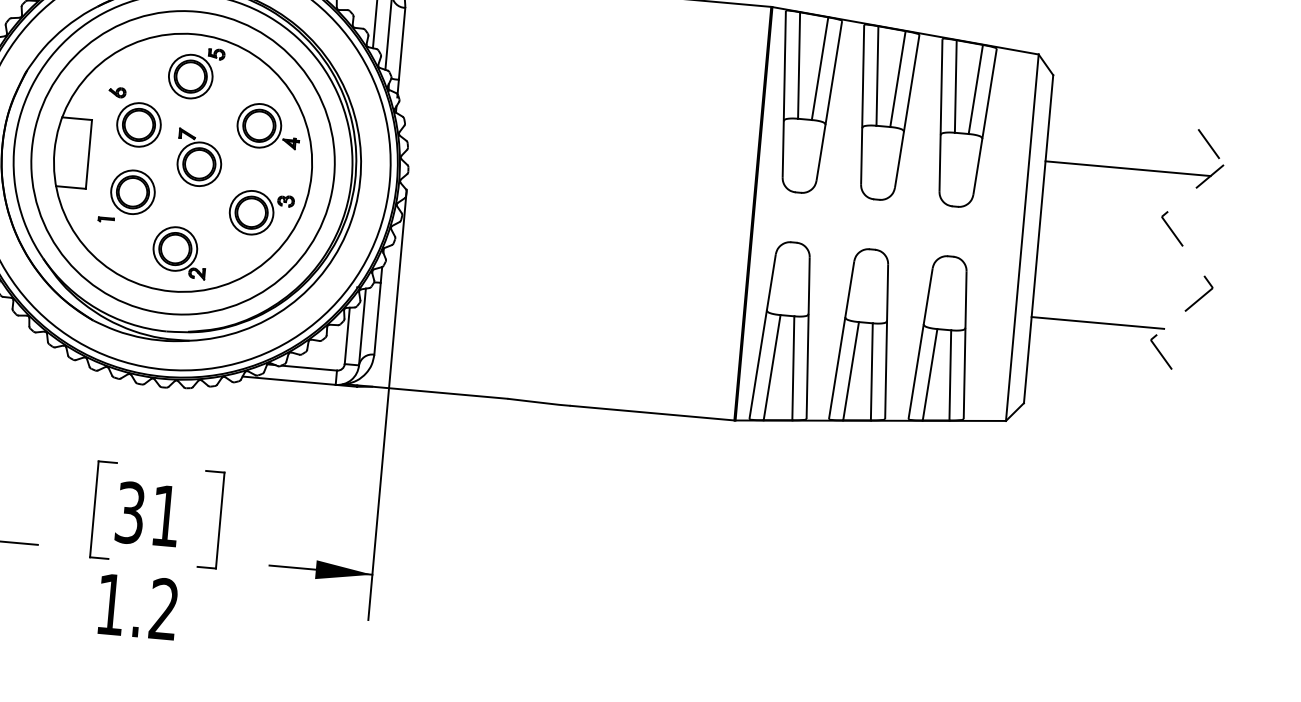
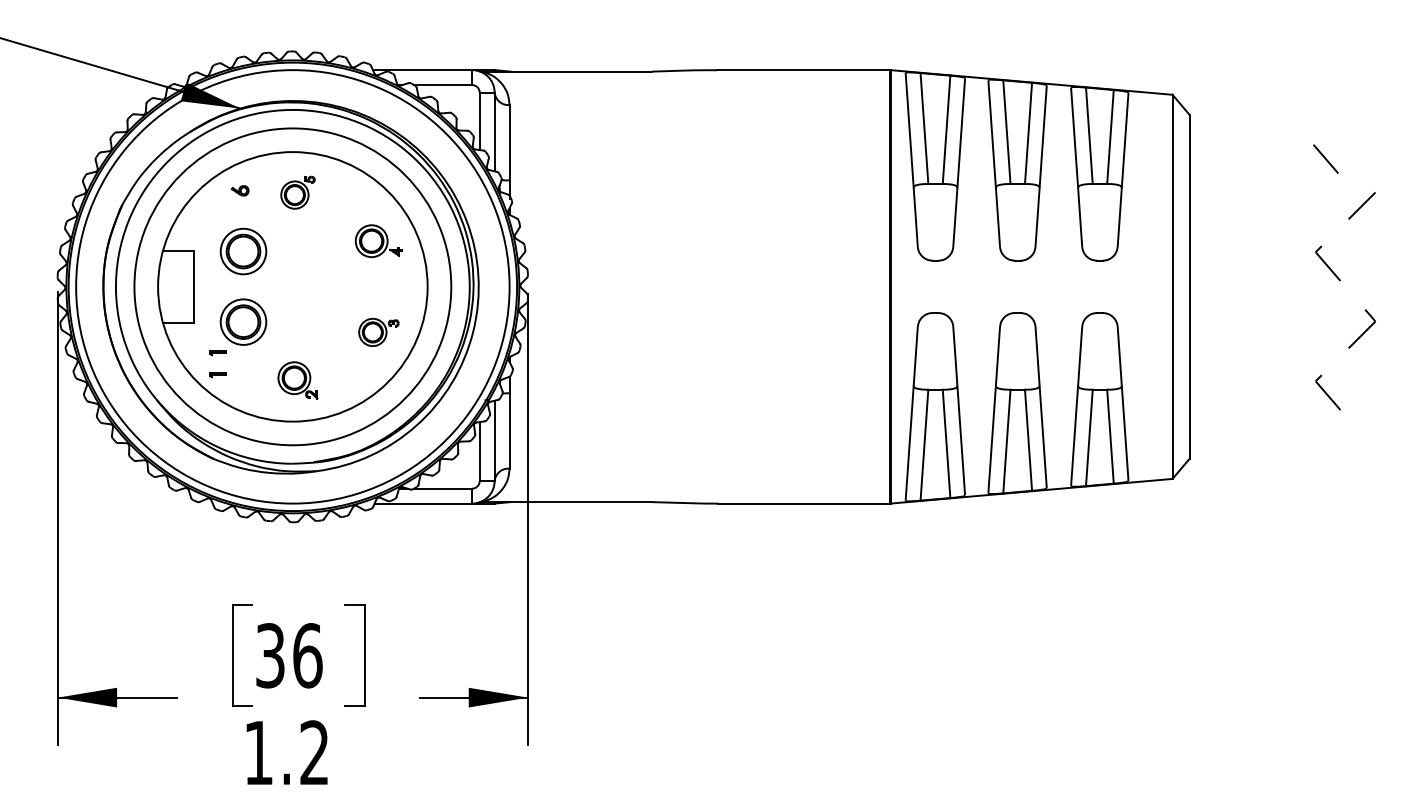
part: (195, 73) -> (297, 192), size x0.6
part: (116, 92) -> (239, 190), moved
part: (268, 125) -> (378, 240), size x0.7
line: (1208, 143) -> (1325, 158), moved
part: (199, 158) -> (309, 280), removed
line: (1127, 168) -> (1275, 205), removed
part: (260, 213) -> (378, 332), size x0.6
part: (103, 240) -> (217, 375), added
part: (179, 252) -> (297, 380), size x0.7
line: (1097, 322) -> (1258, 368), removed
text: (165, 515) -> (307, 655), 31 -> 36

